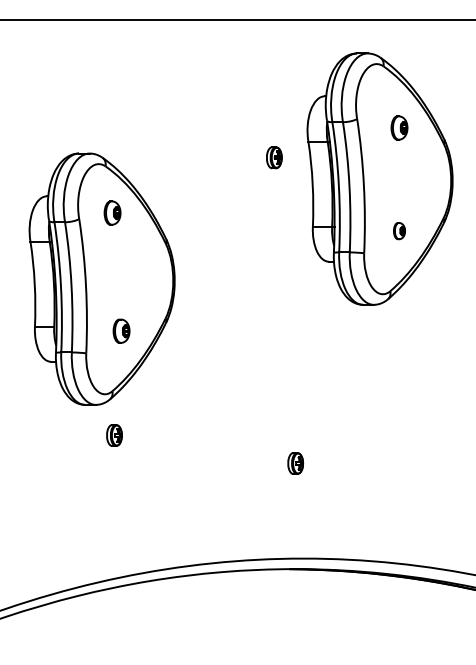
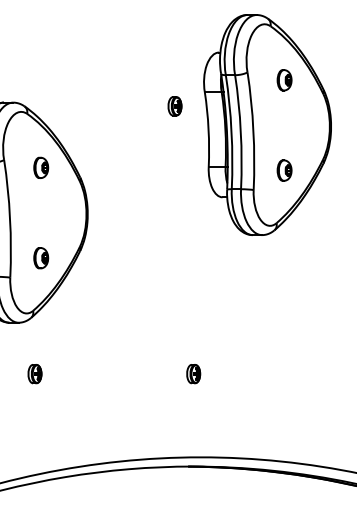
part: (112, 212) -> (41, 167), moved
part: (399, 230) -> (284, 170), size x1.43
part: (114, 435) -> (35, 374), moved

